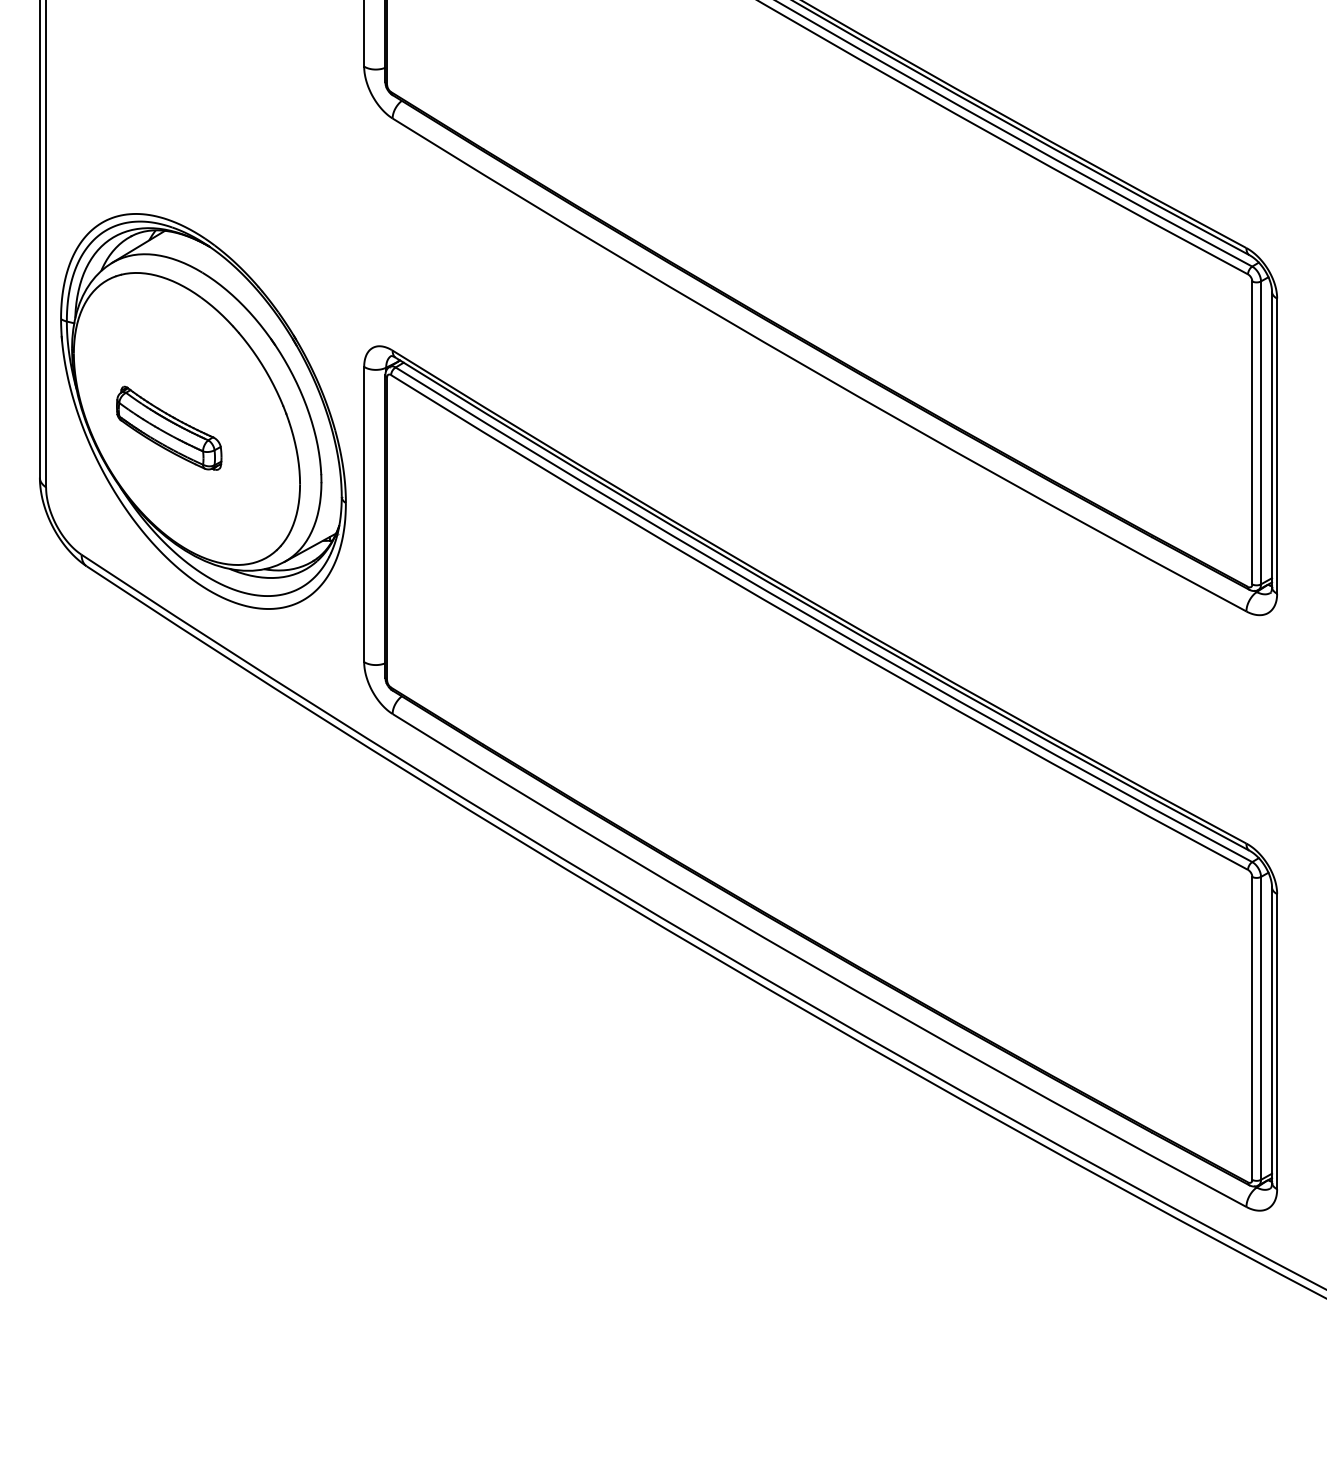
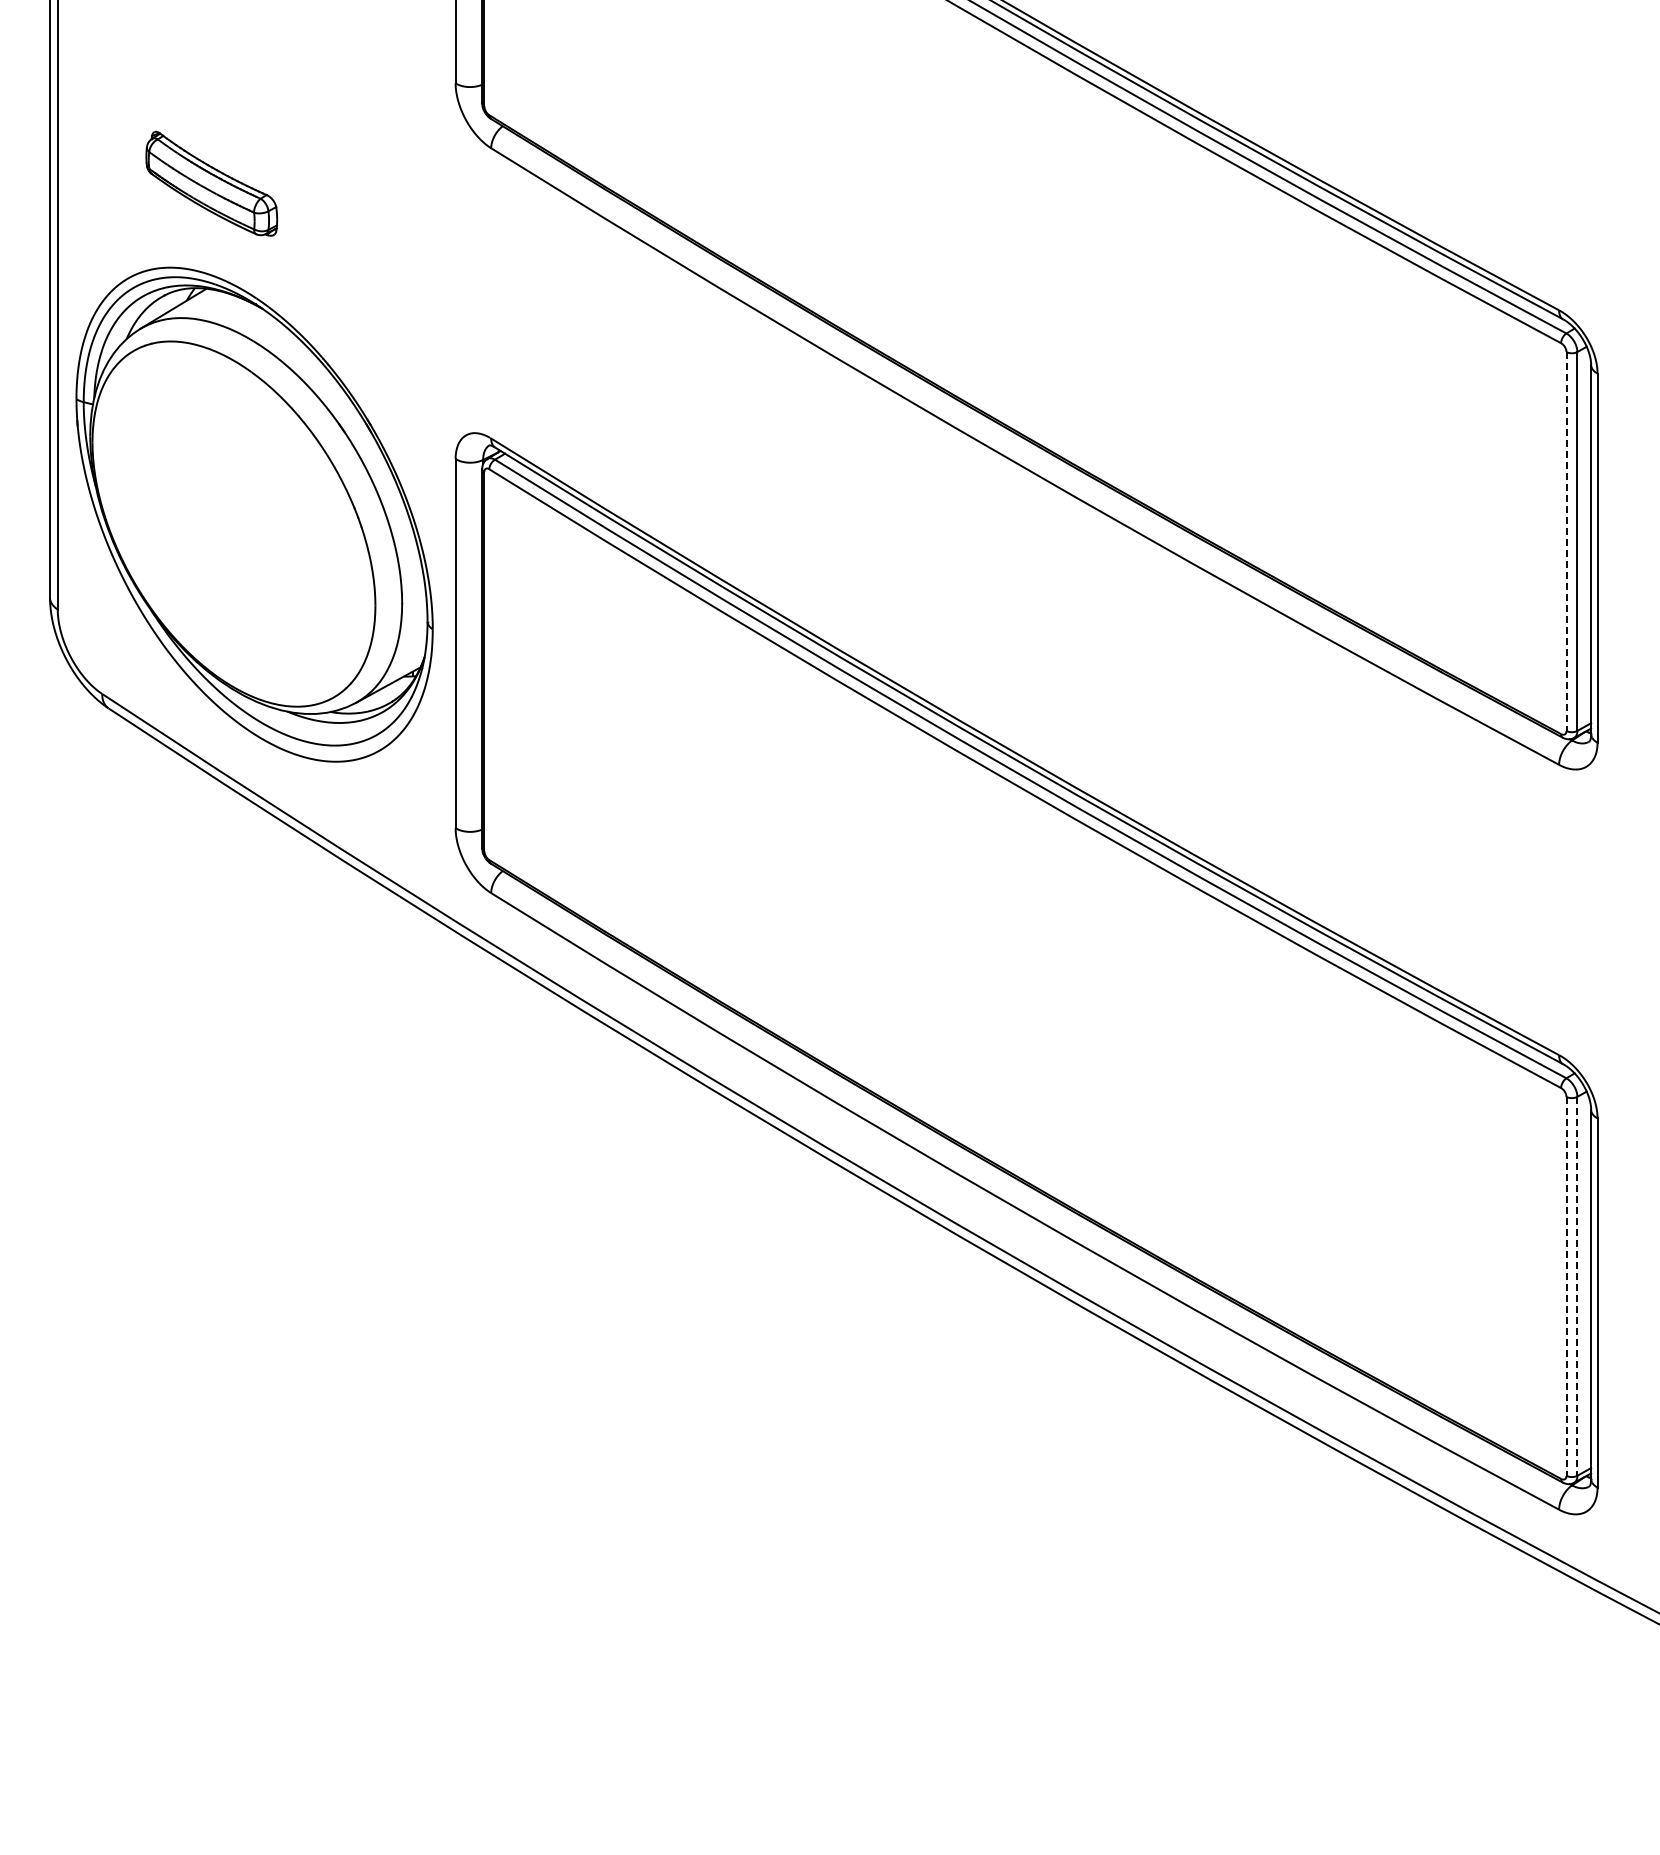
part: (169, 428) -> (211, 183), moved
line: (1252, 433) -> (1566, 542), solid -> dashed
line: (1252, 1028) -> (1566, 1286), solid -> dashed
line: (1261, 1028) -> (1577, 1286), solid -> dashed

